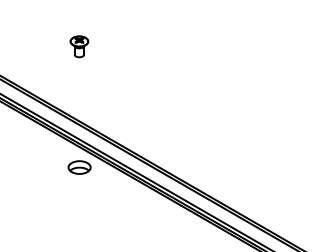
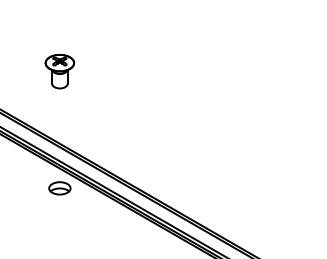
part: (79, 46) -> (59, 71), size x1.67

